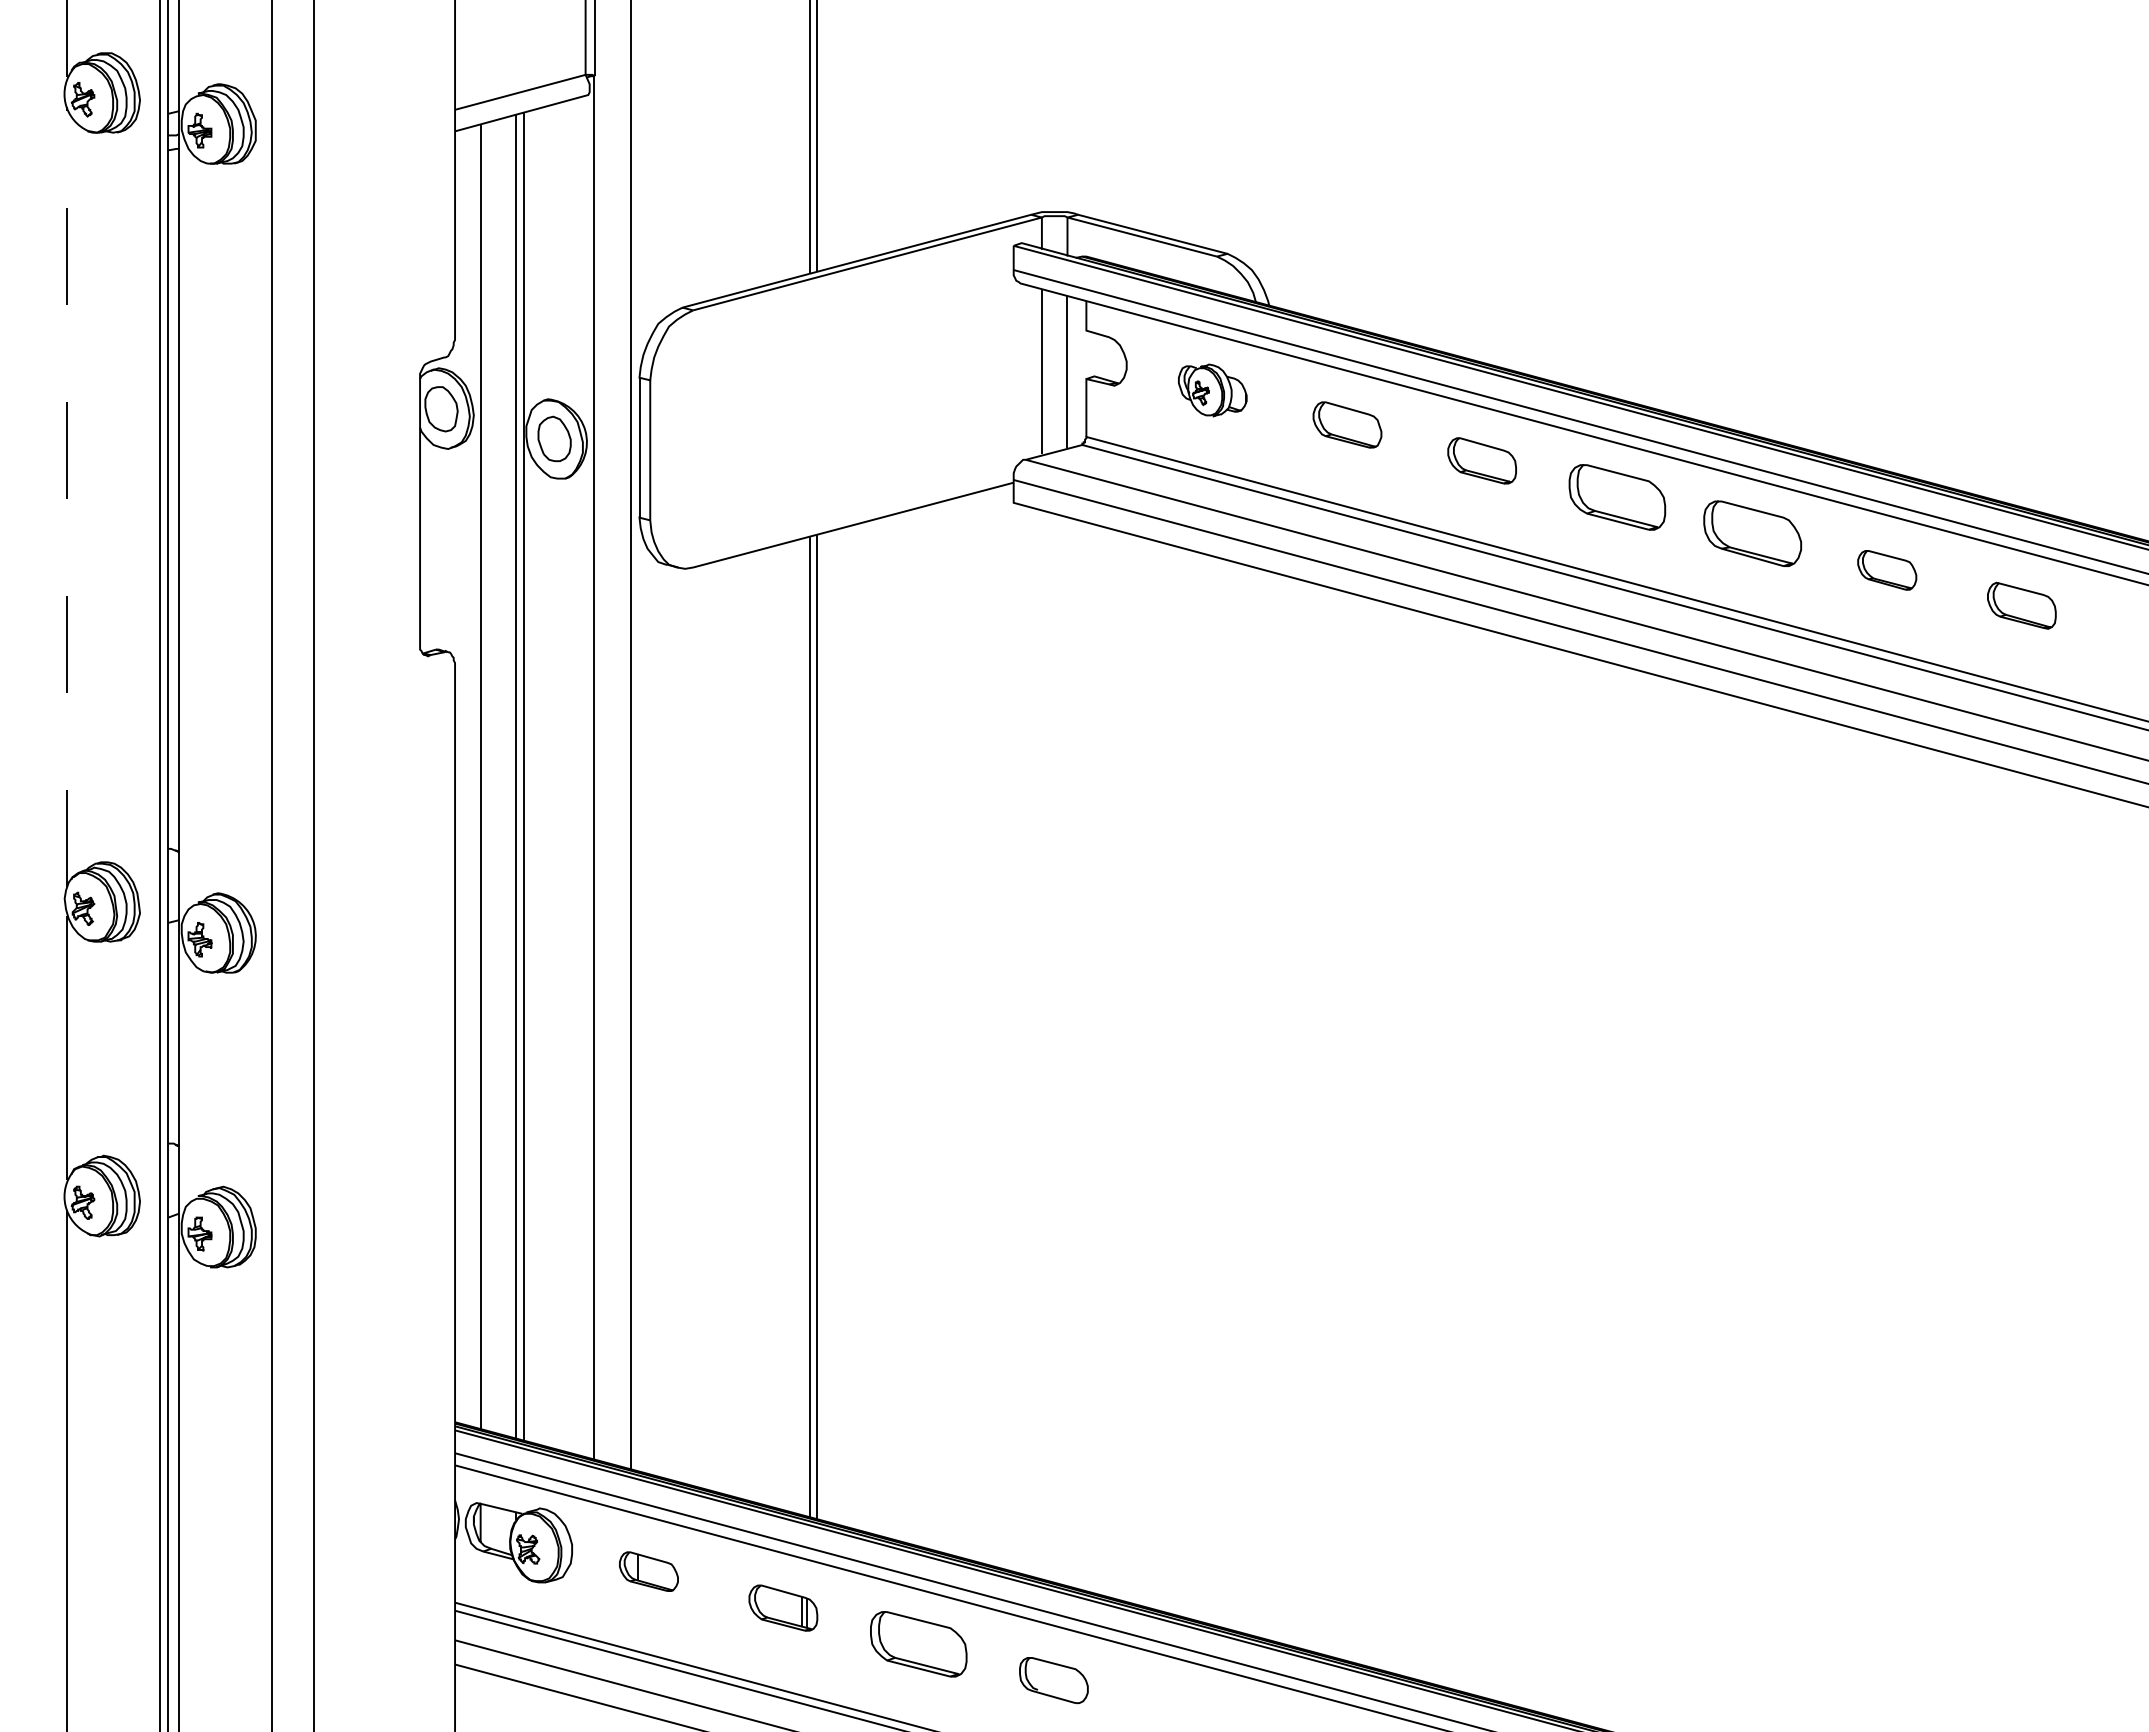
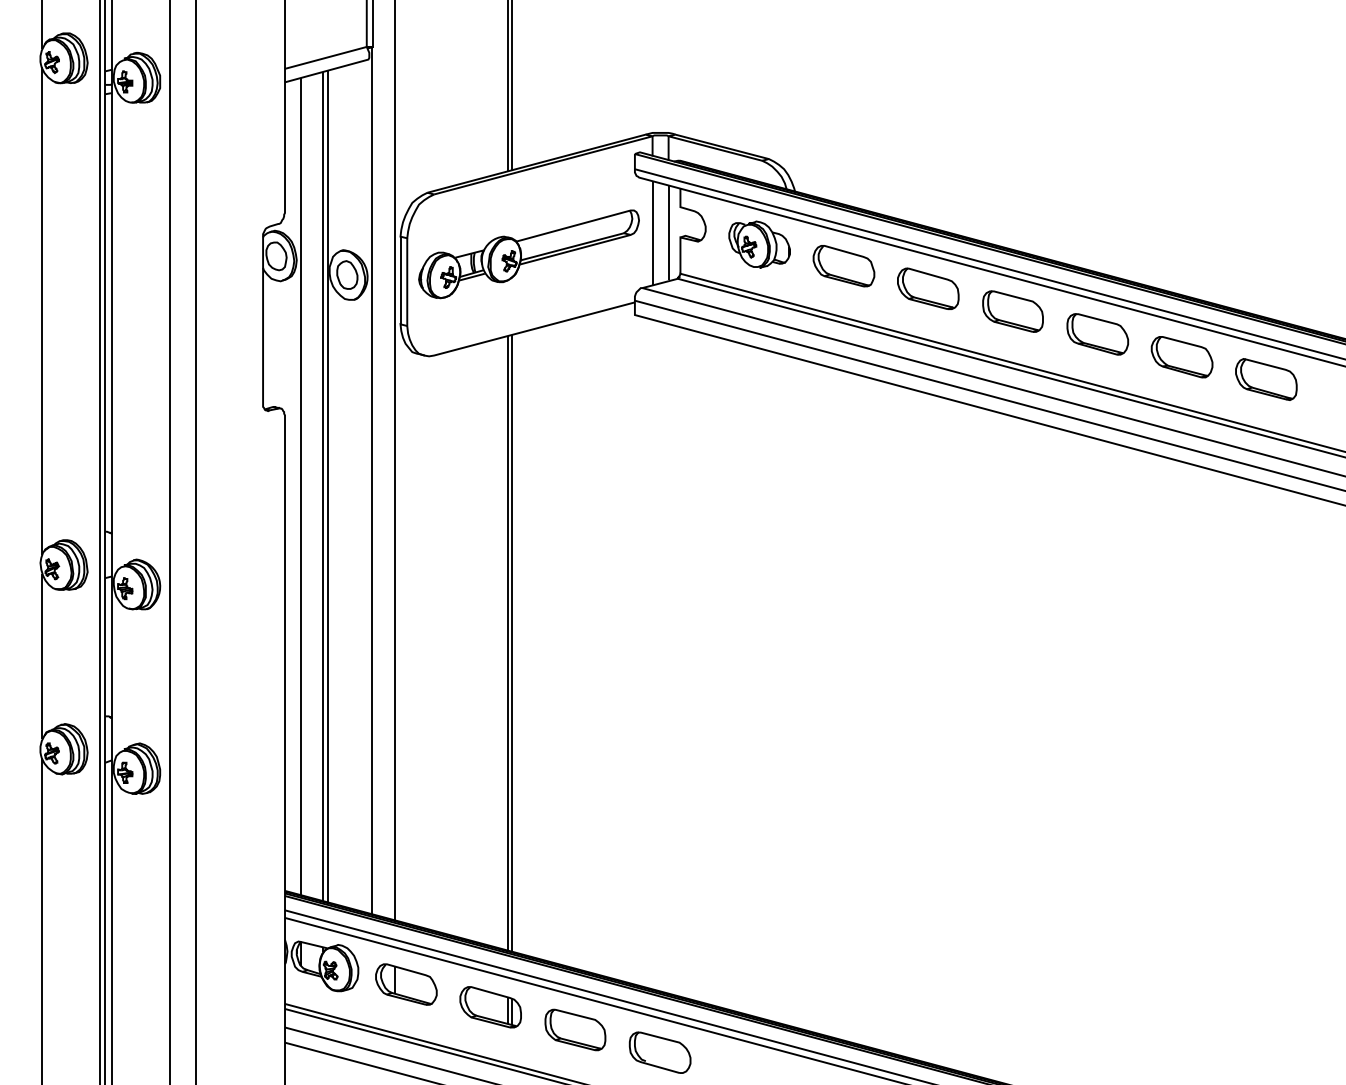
part: (1212, 390) -> (759, 244), size x1.43
part: (843, 406) -> (528, 254), added
part: (1346, 425) -> (843, 266), size x1.43
part: (1482, 460) -> (928, 288), size x1.43
line: (67, 495) -> (42, 310), dashed -> solid
part: (1886, 570) -> (1181, 357), size x1.67
part: (2022, 605) -> (1266, 379), size x1.43
part: (649, 1571) -> (406, 984), size x1.67
part: (783, 1608) -> (490, 1007), size x1.43
part: (1052, 1680) -> (659, 1052), size x1.43

